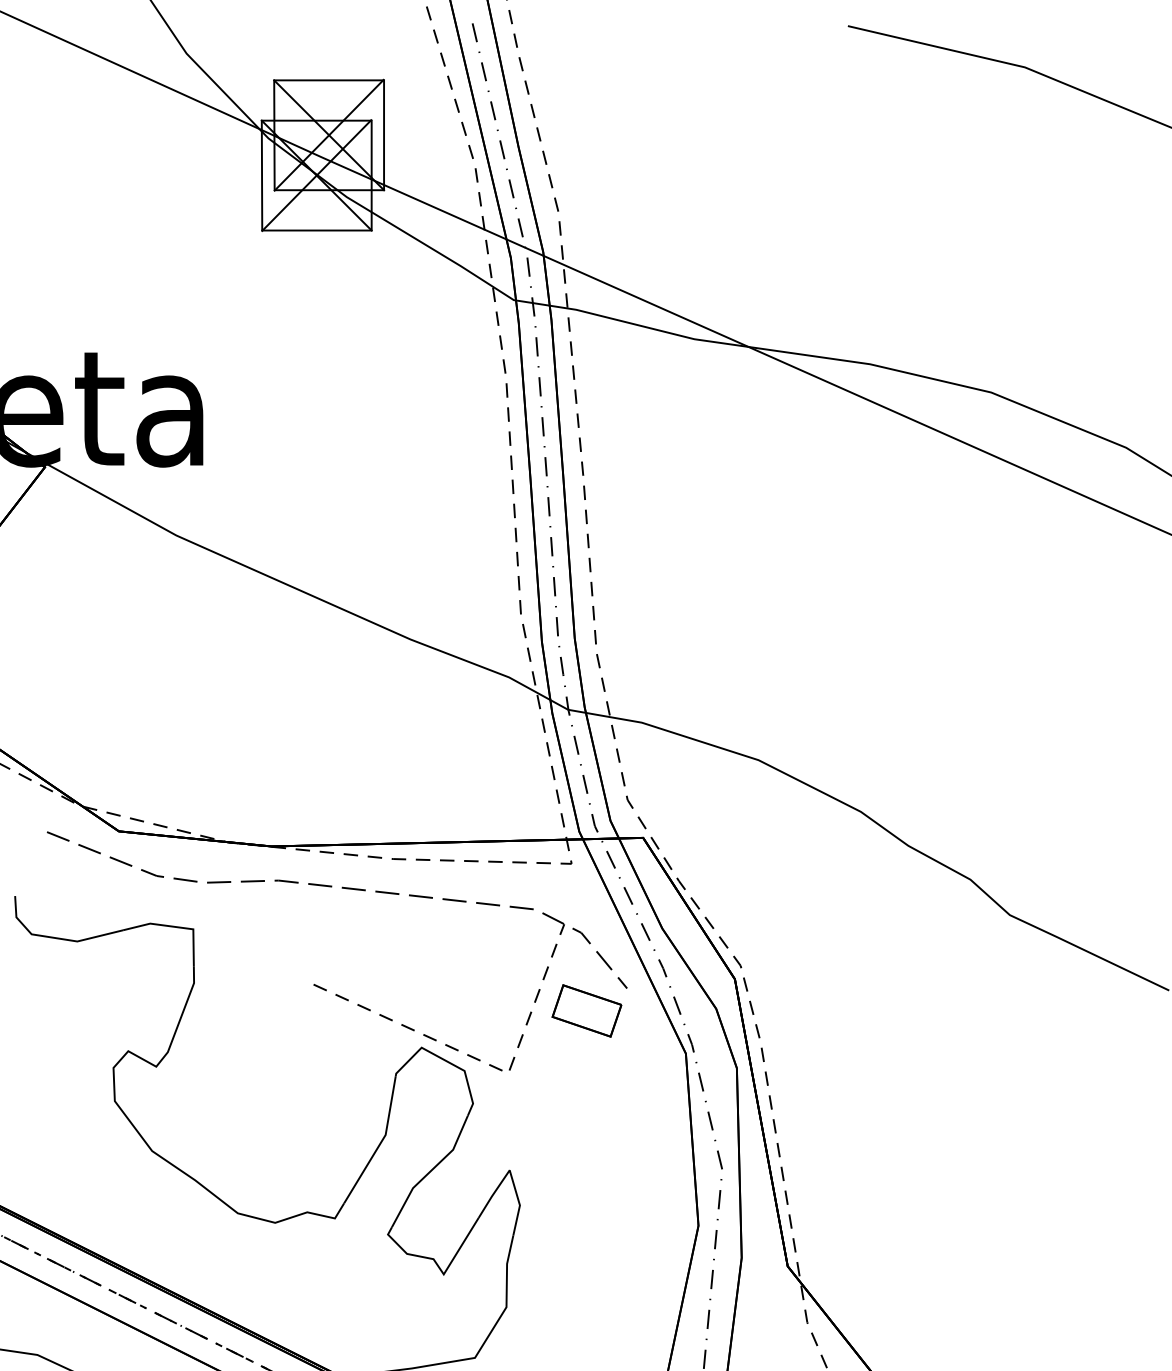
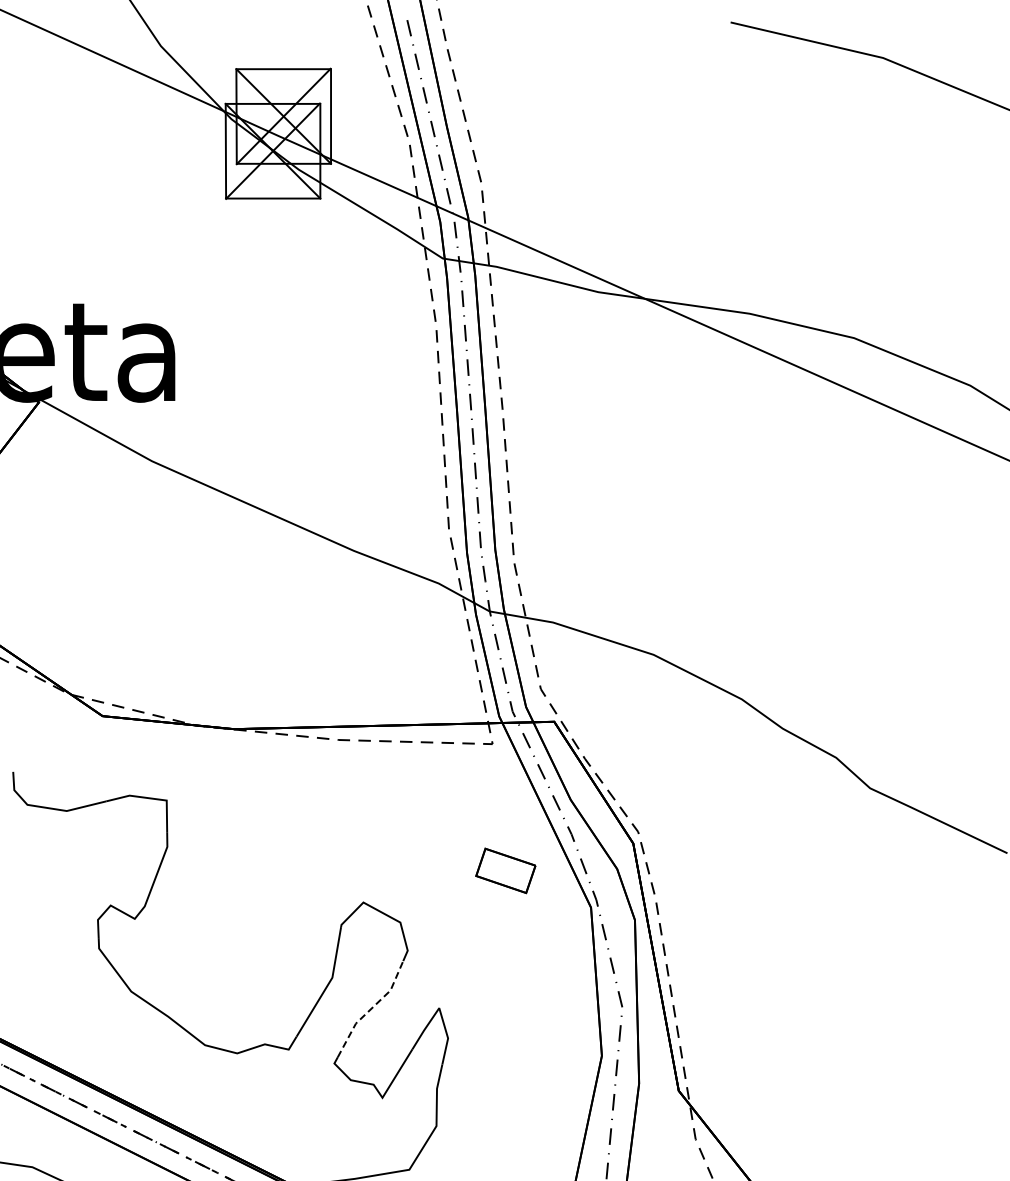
part: (320, 986) -> (276, 849), removed
line: (431, 1171) -> (371, 1009), solid -> dashed

